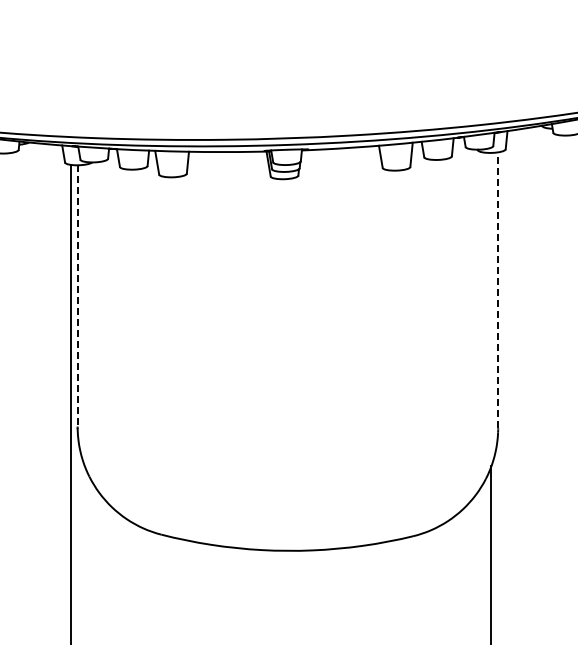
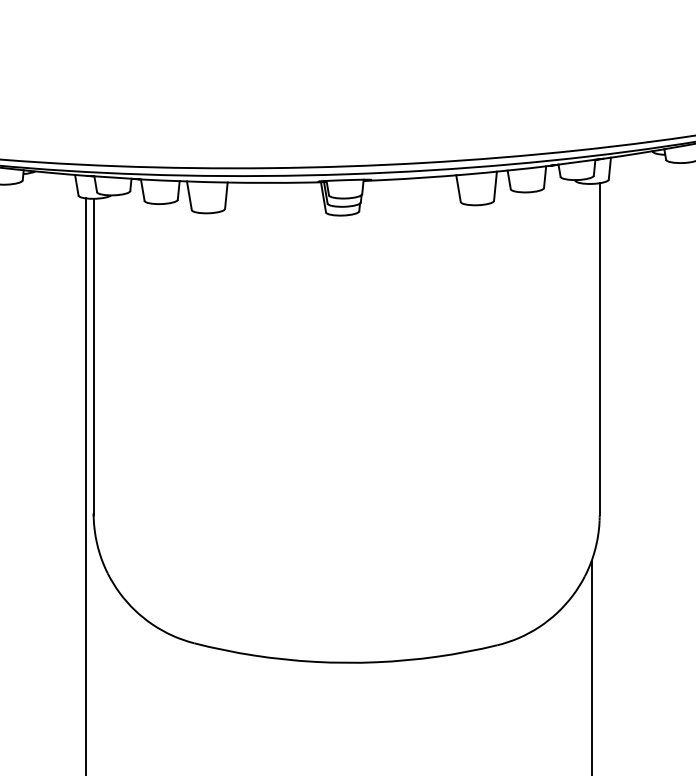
line: (498, 290) -> (600, 349), dashed -> solid
line: (77, 295) -> (93, 355), dashed -> solid

